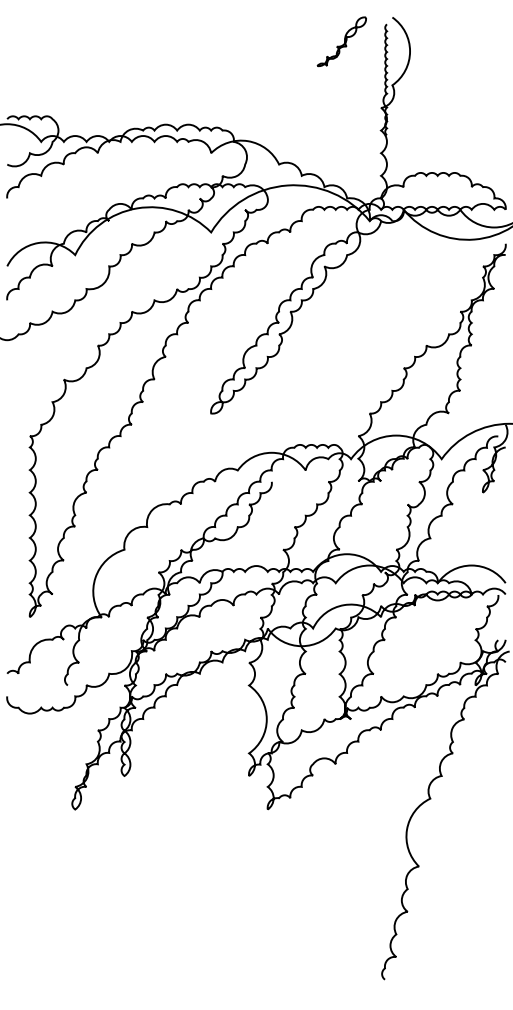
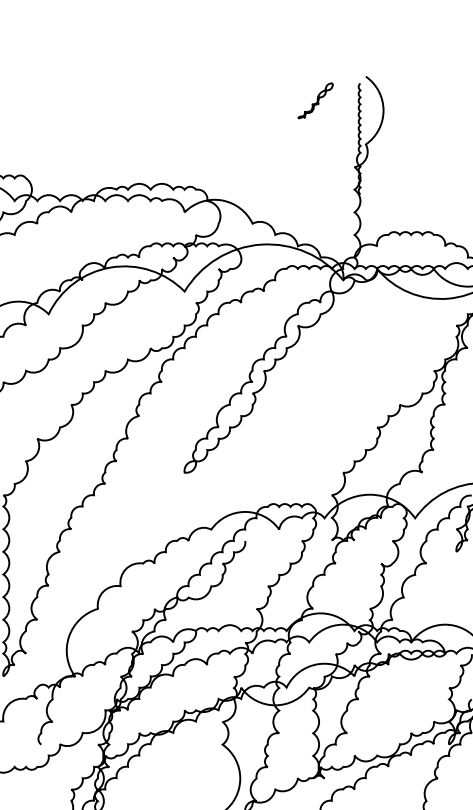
part: (342, 41) -> (315, 100), size x0.71

